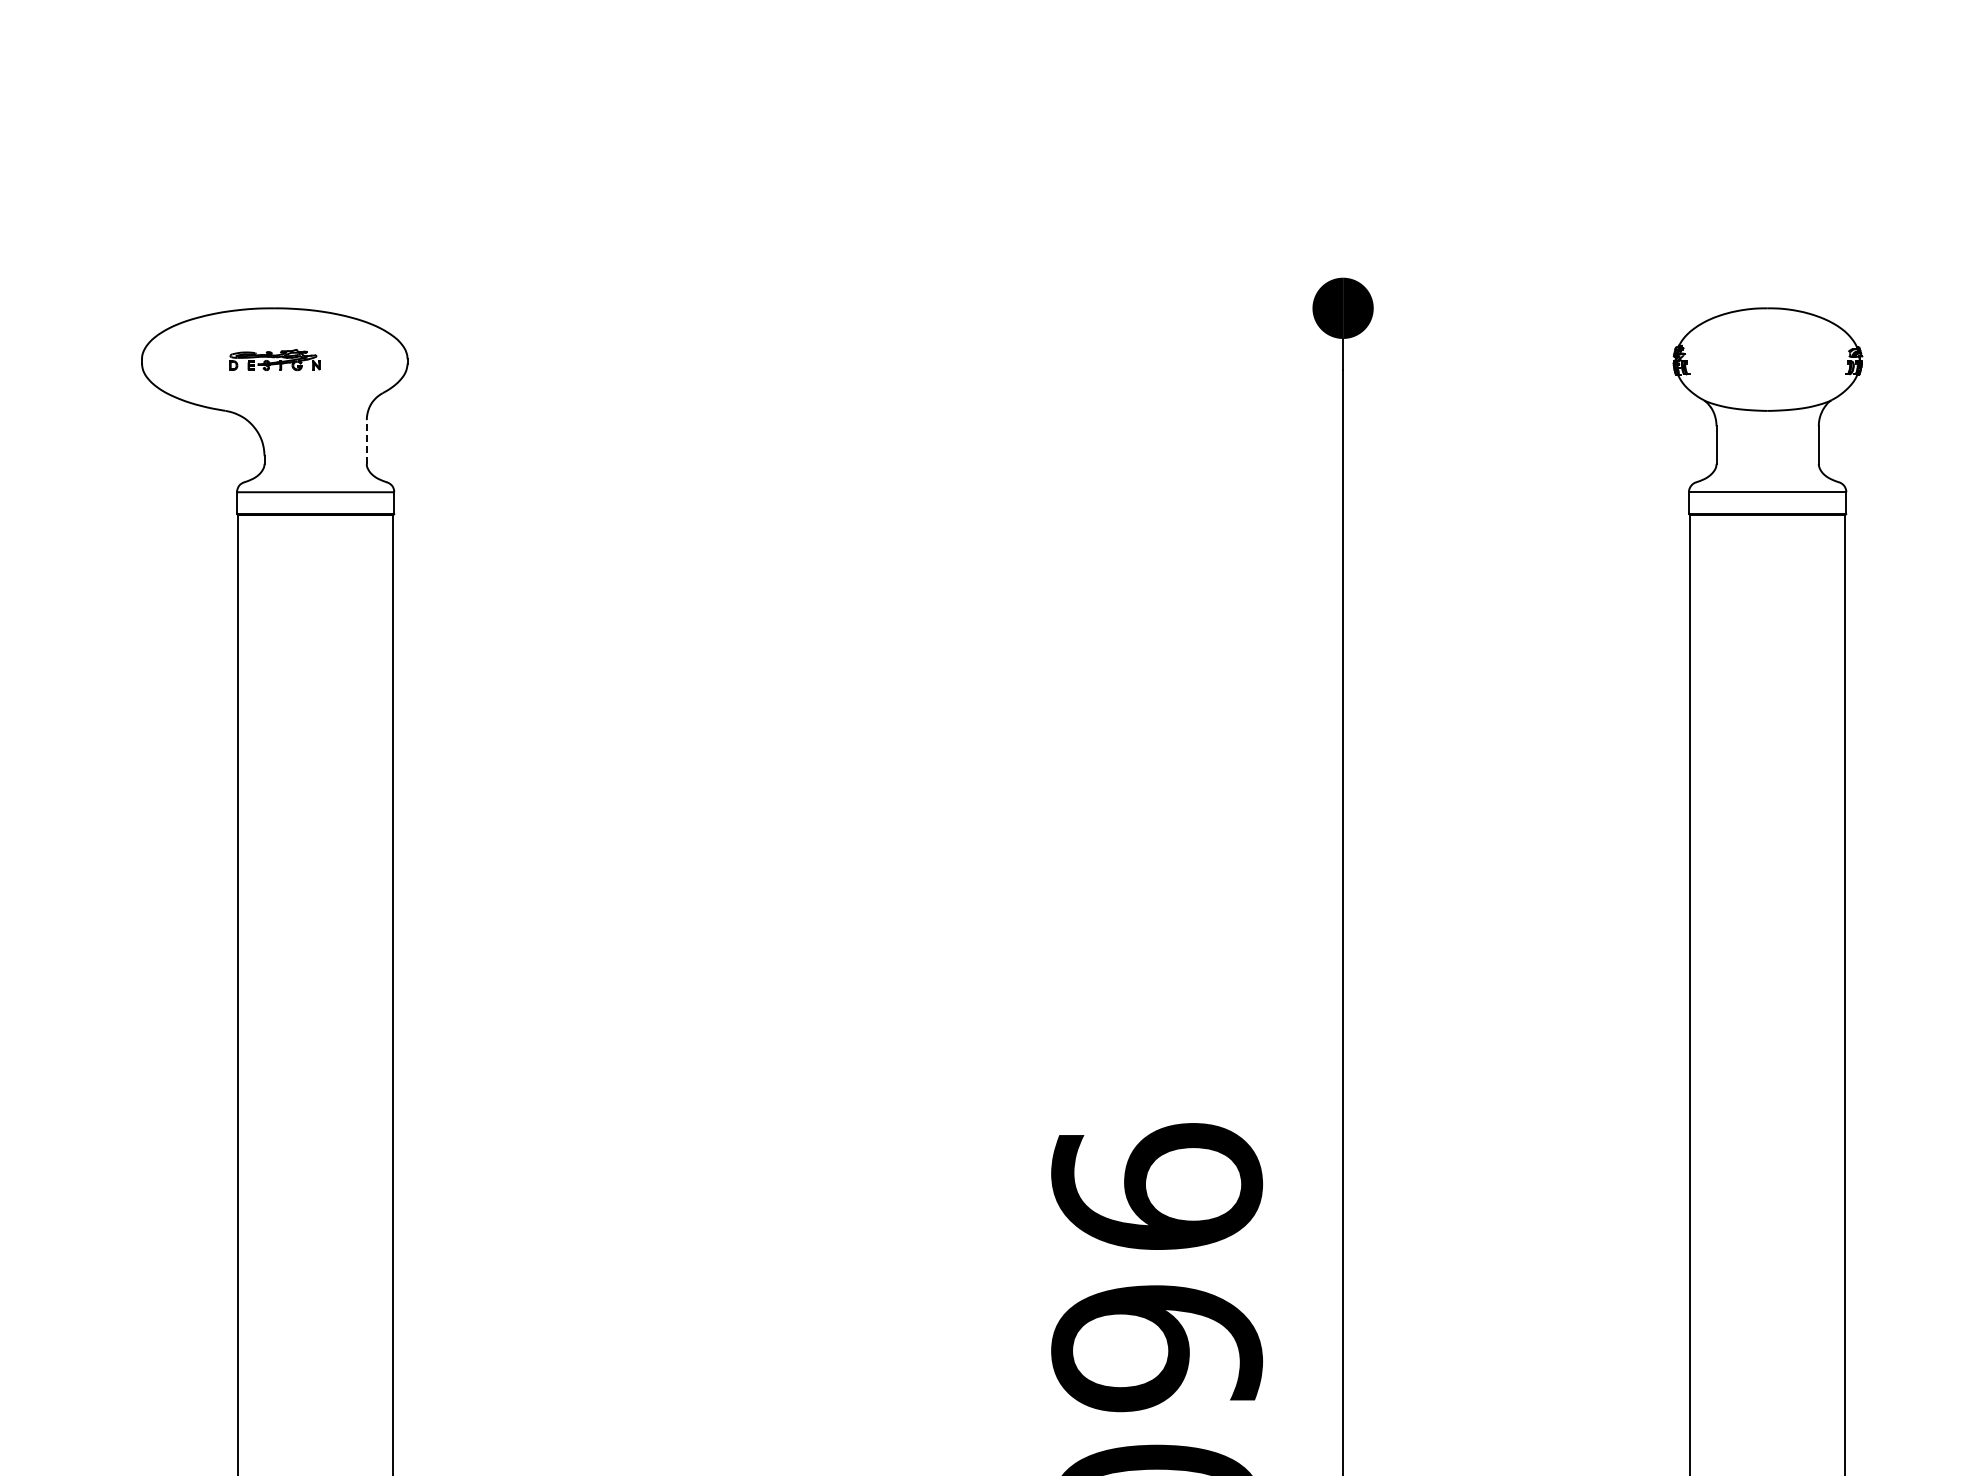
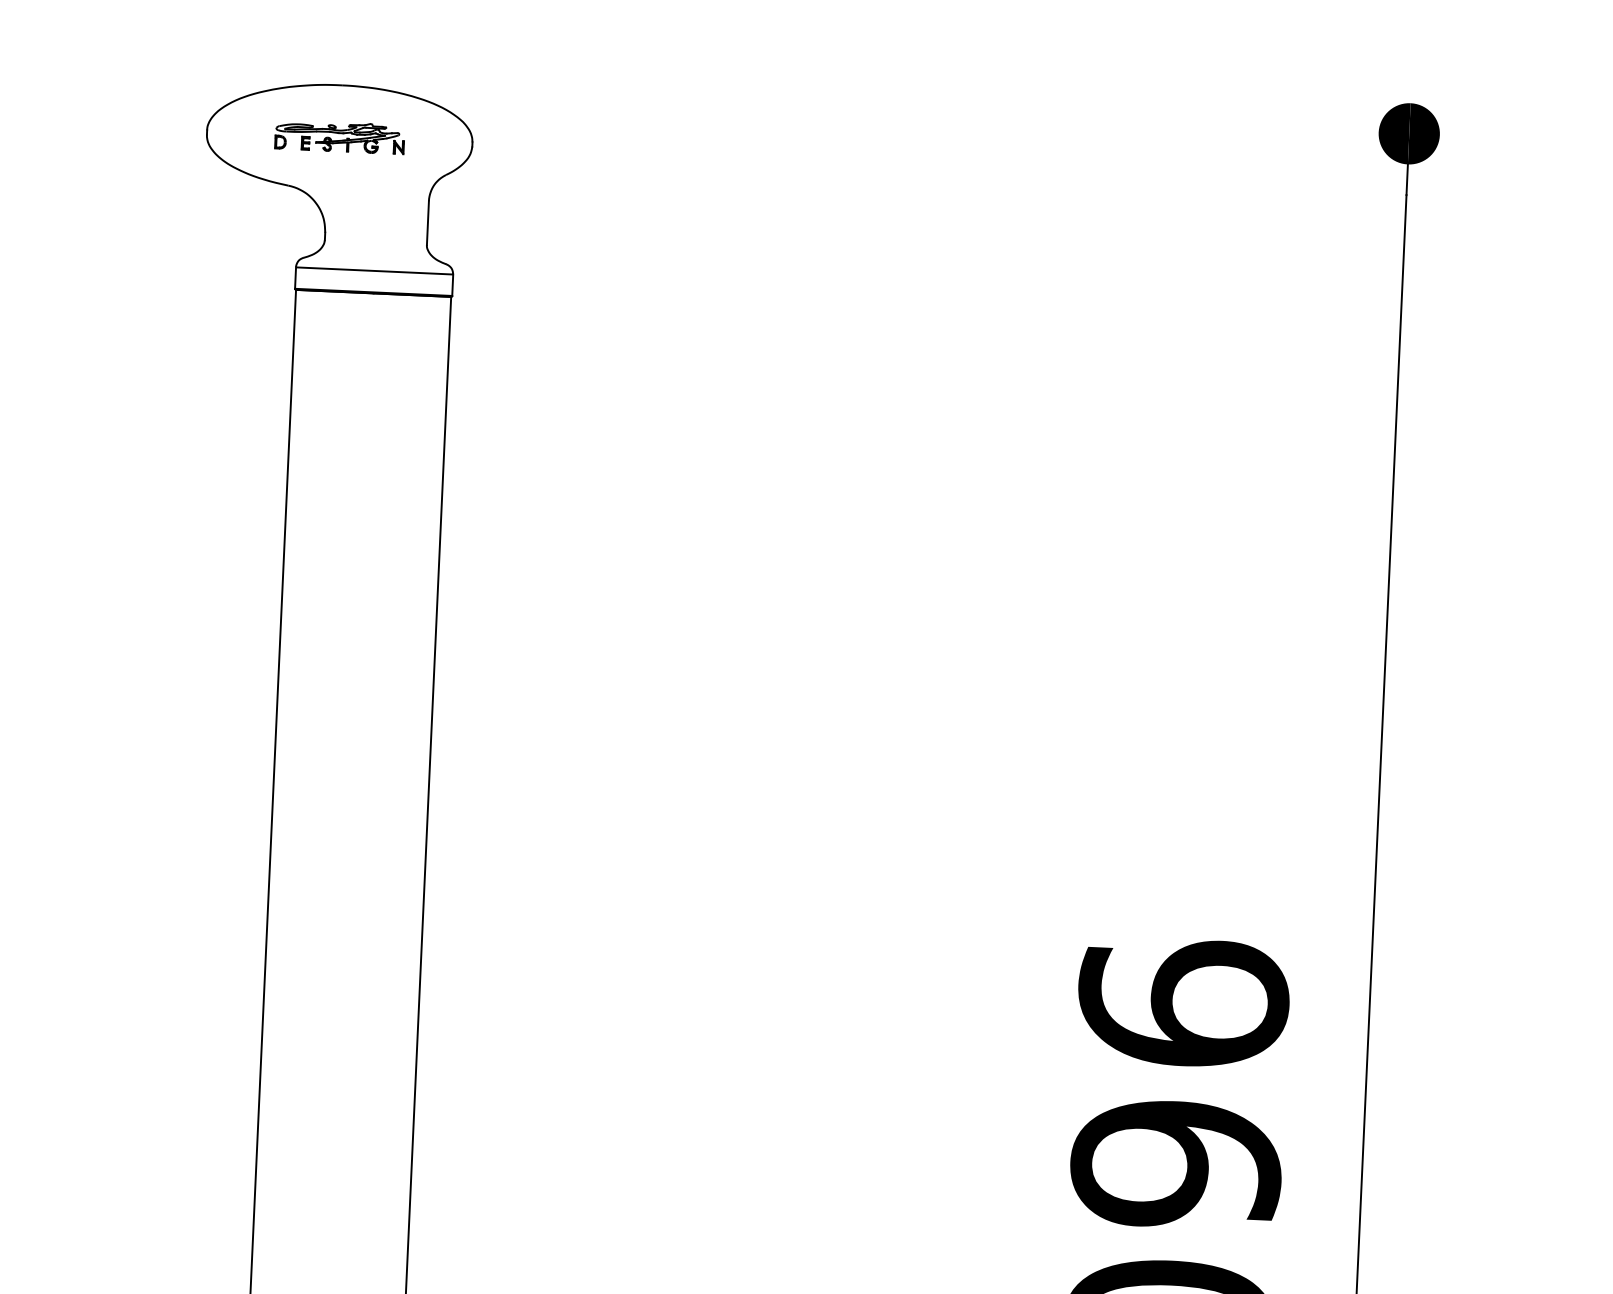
part: (274, 359) -> (339, 136), size x1.43
line: (366, 441) -> (427, 222), dashed -> solid

